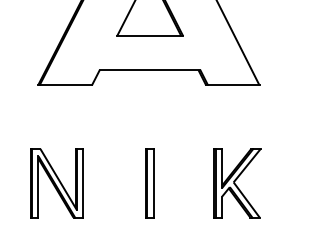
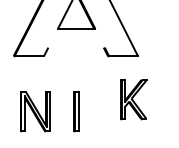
line: (149, 69) -> (76, 47), removed
part: (57, 183) -> (35, 111), moved
part: (237, 183) -> (133, 99), moved

